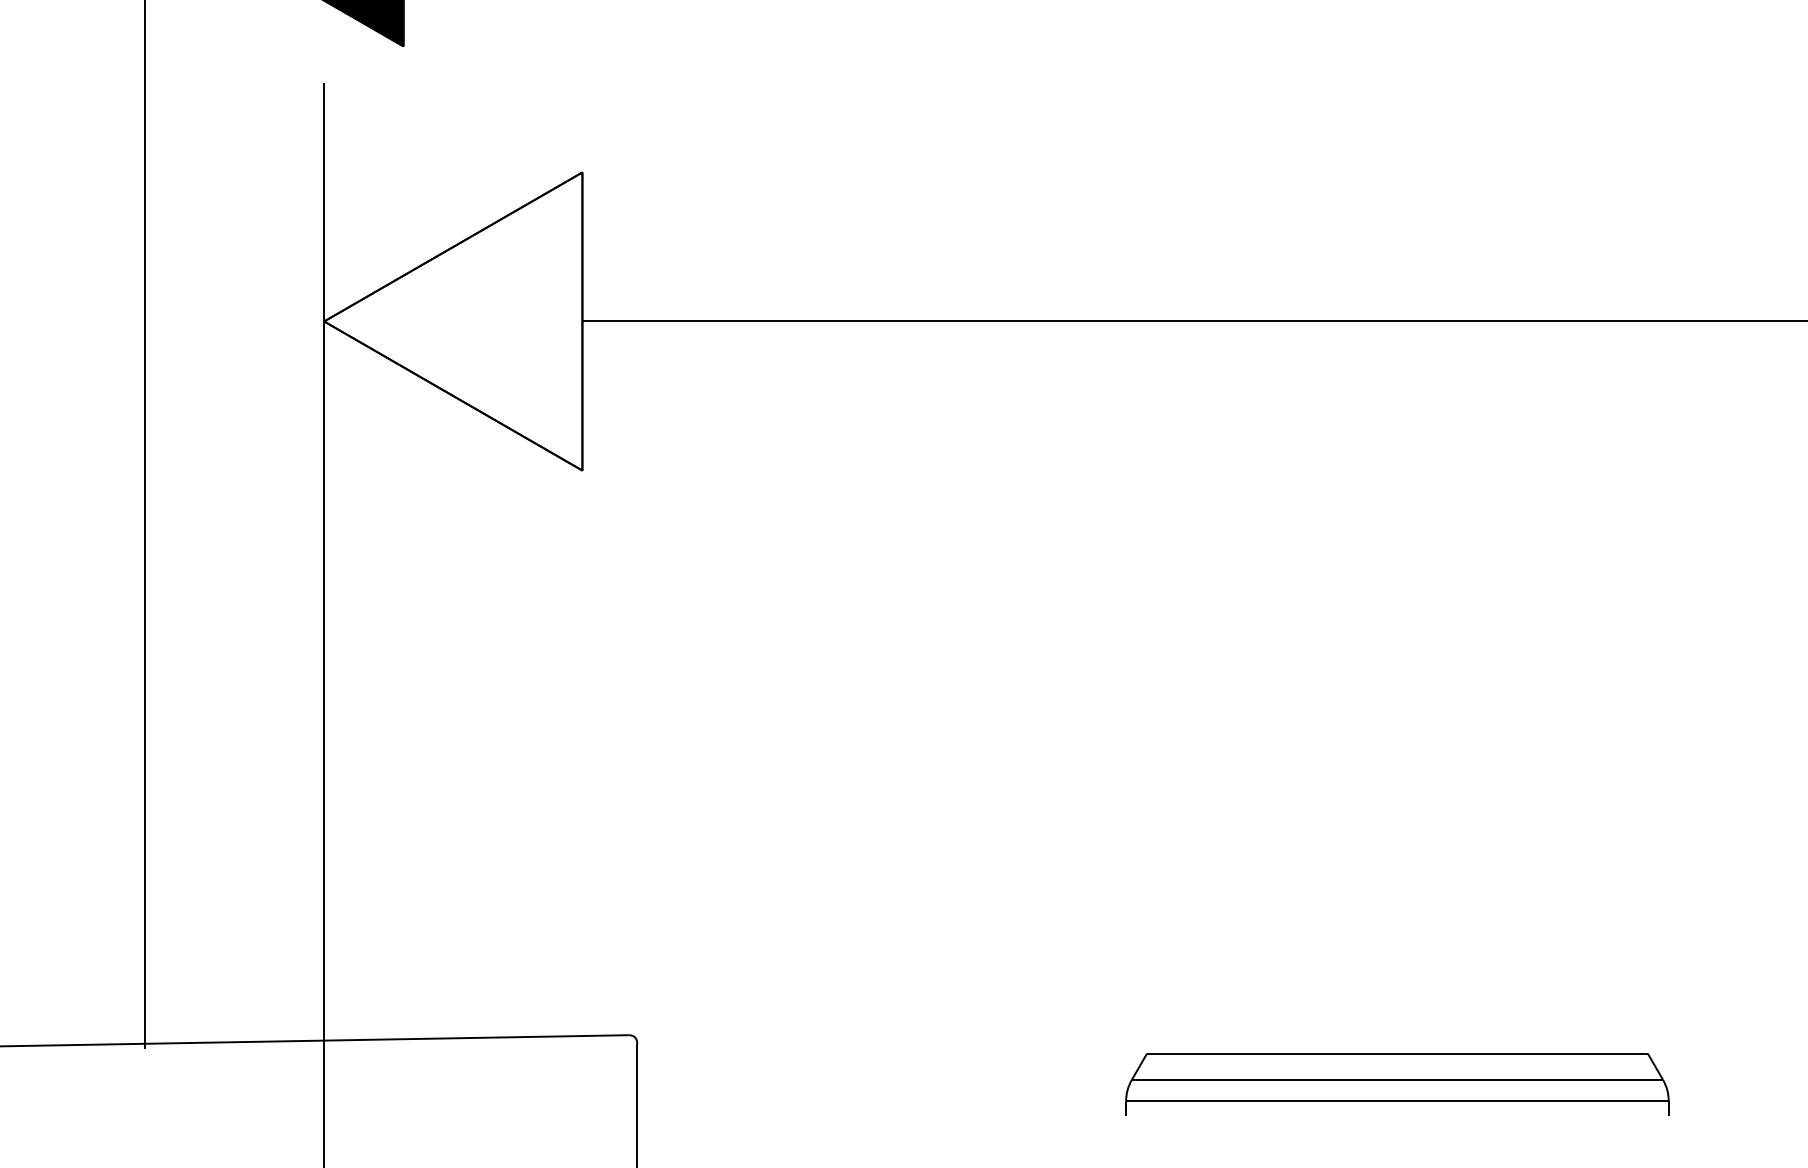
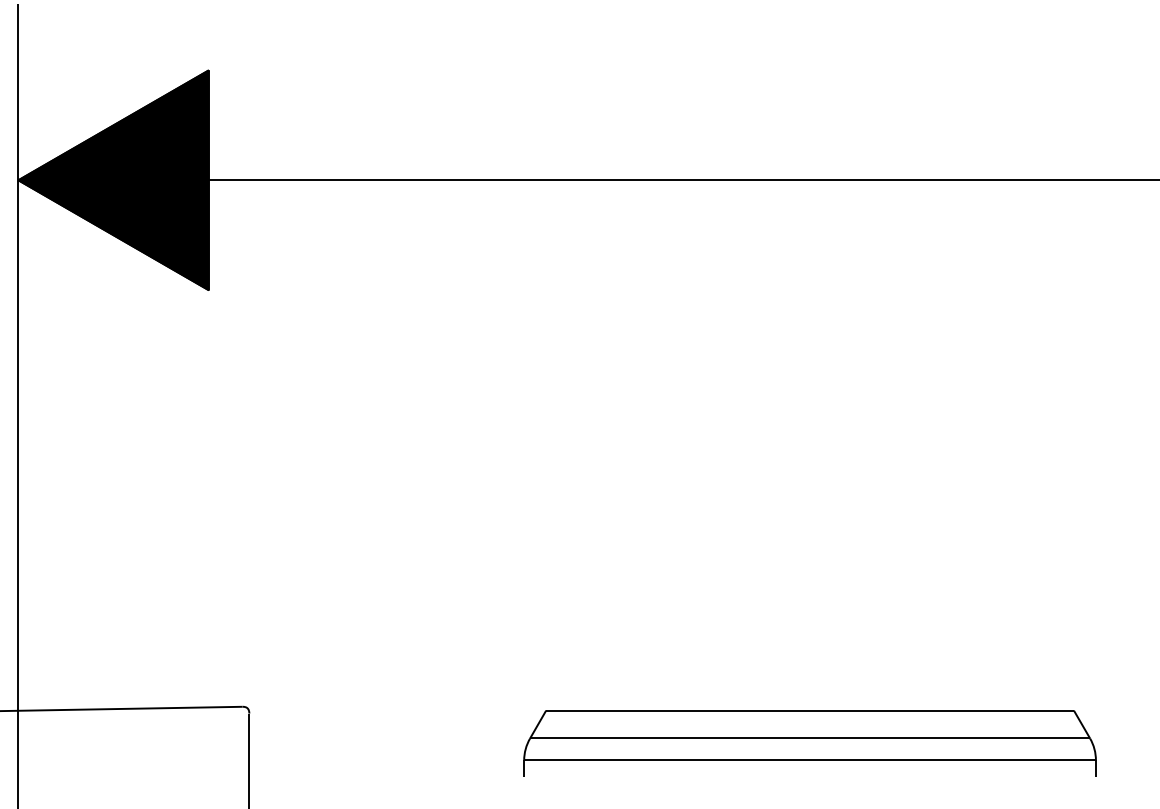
fill: (453, 321) -> (113, 180), added
part: (1397, 1084) -> (810, 743), size x1.43

